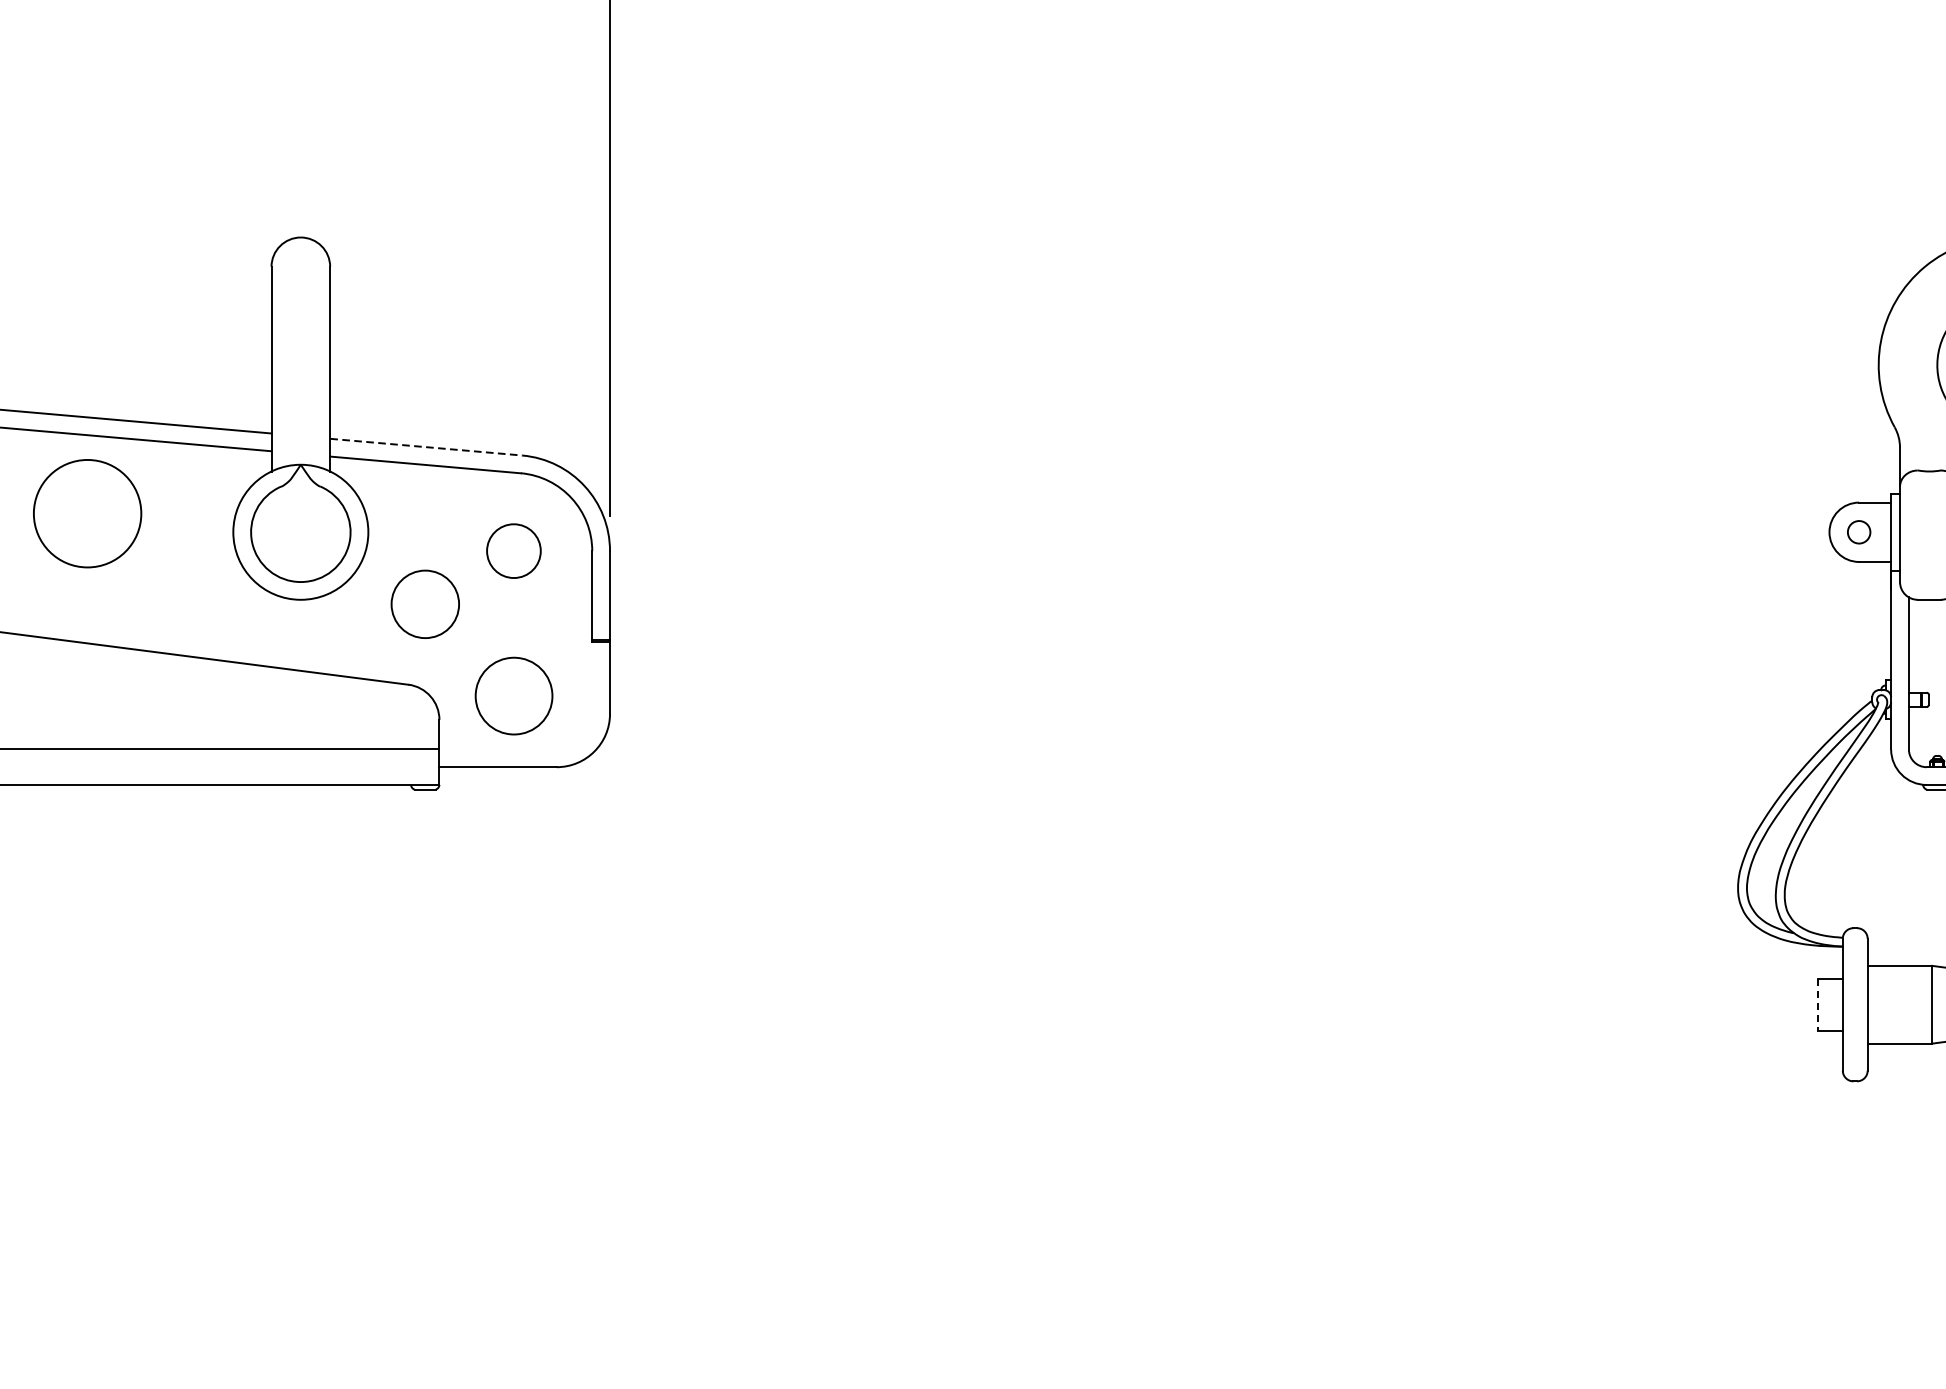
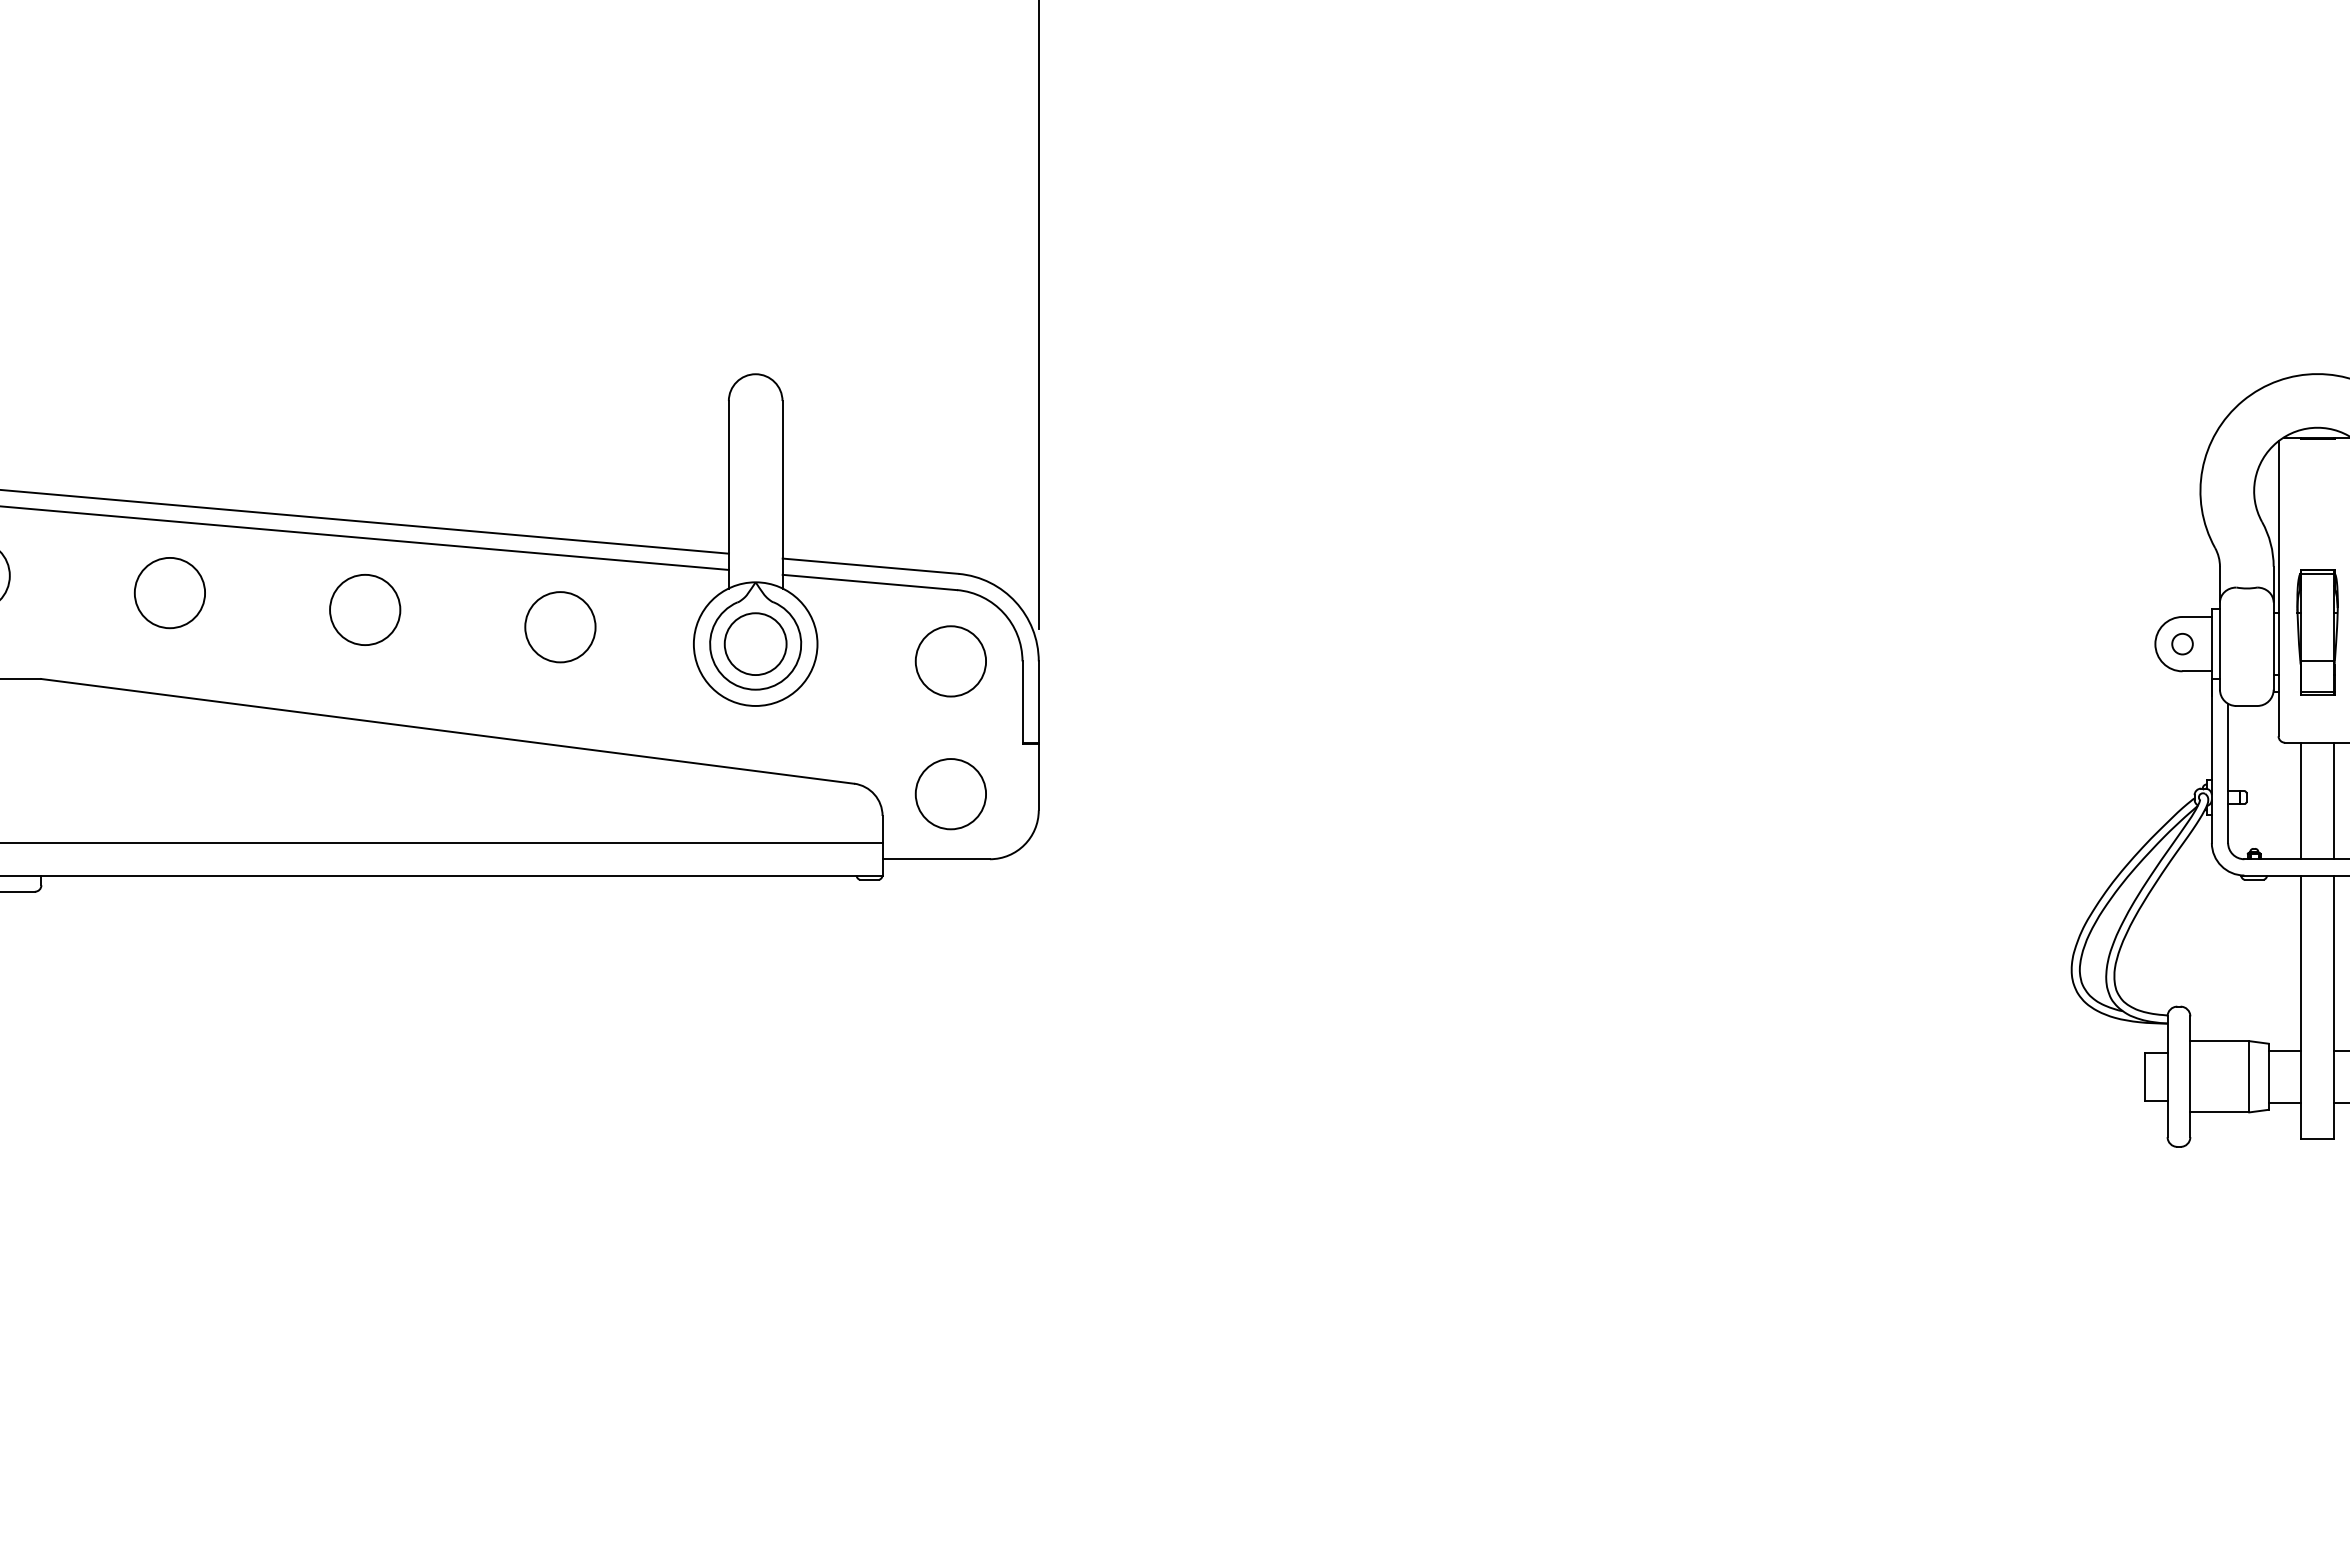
line: (427, 447) -> (871, 566), dashed -> solid
circle: (87, 514) -> (560, 627), size x0.71
circle: (513, 551) -> (950, 661), size x1.43
circle: (425, 603) -> (755, 643), moved
line: (1817, 1004) -> (2144, 1076), dashed -> solid

